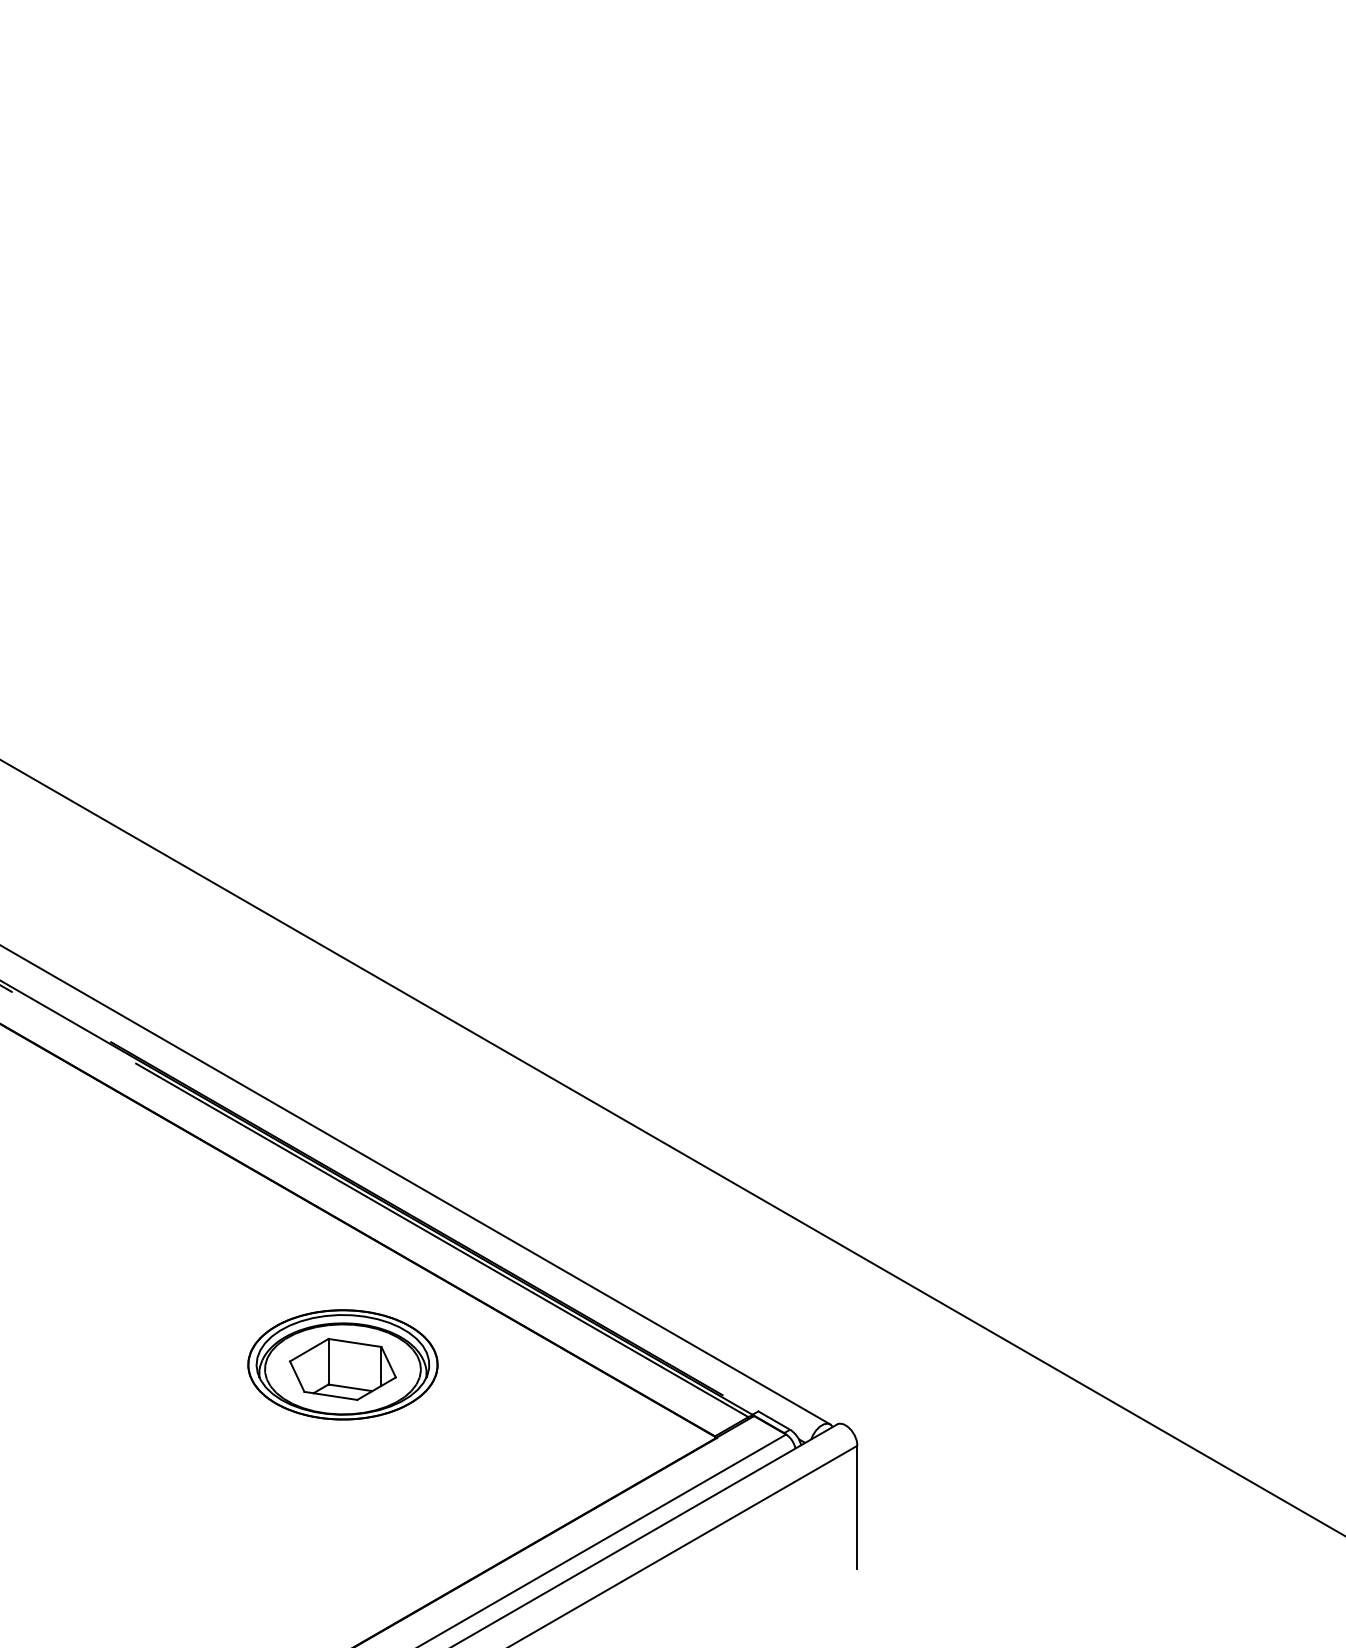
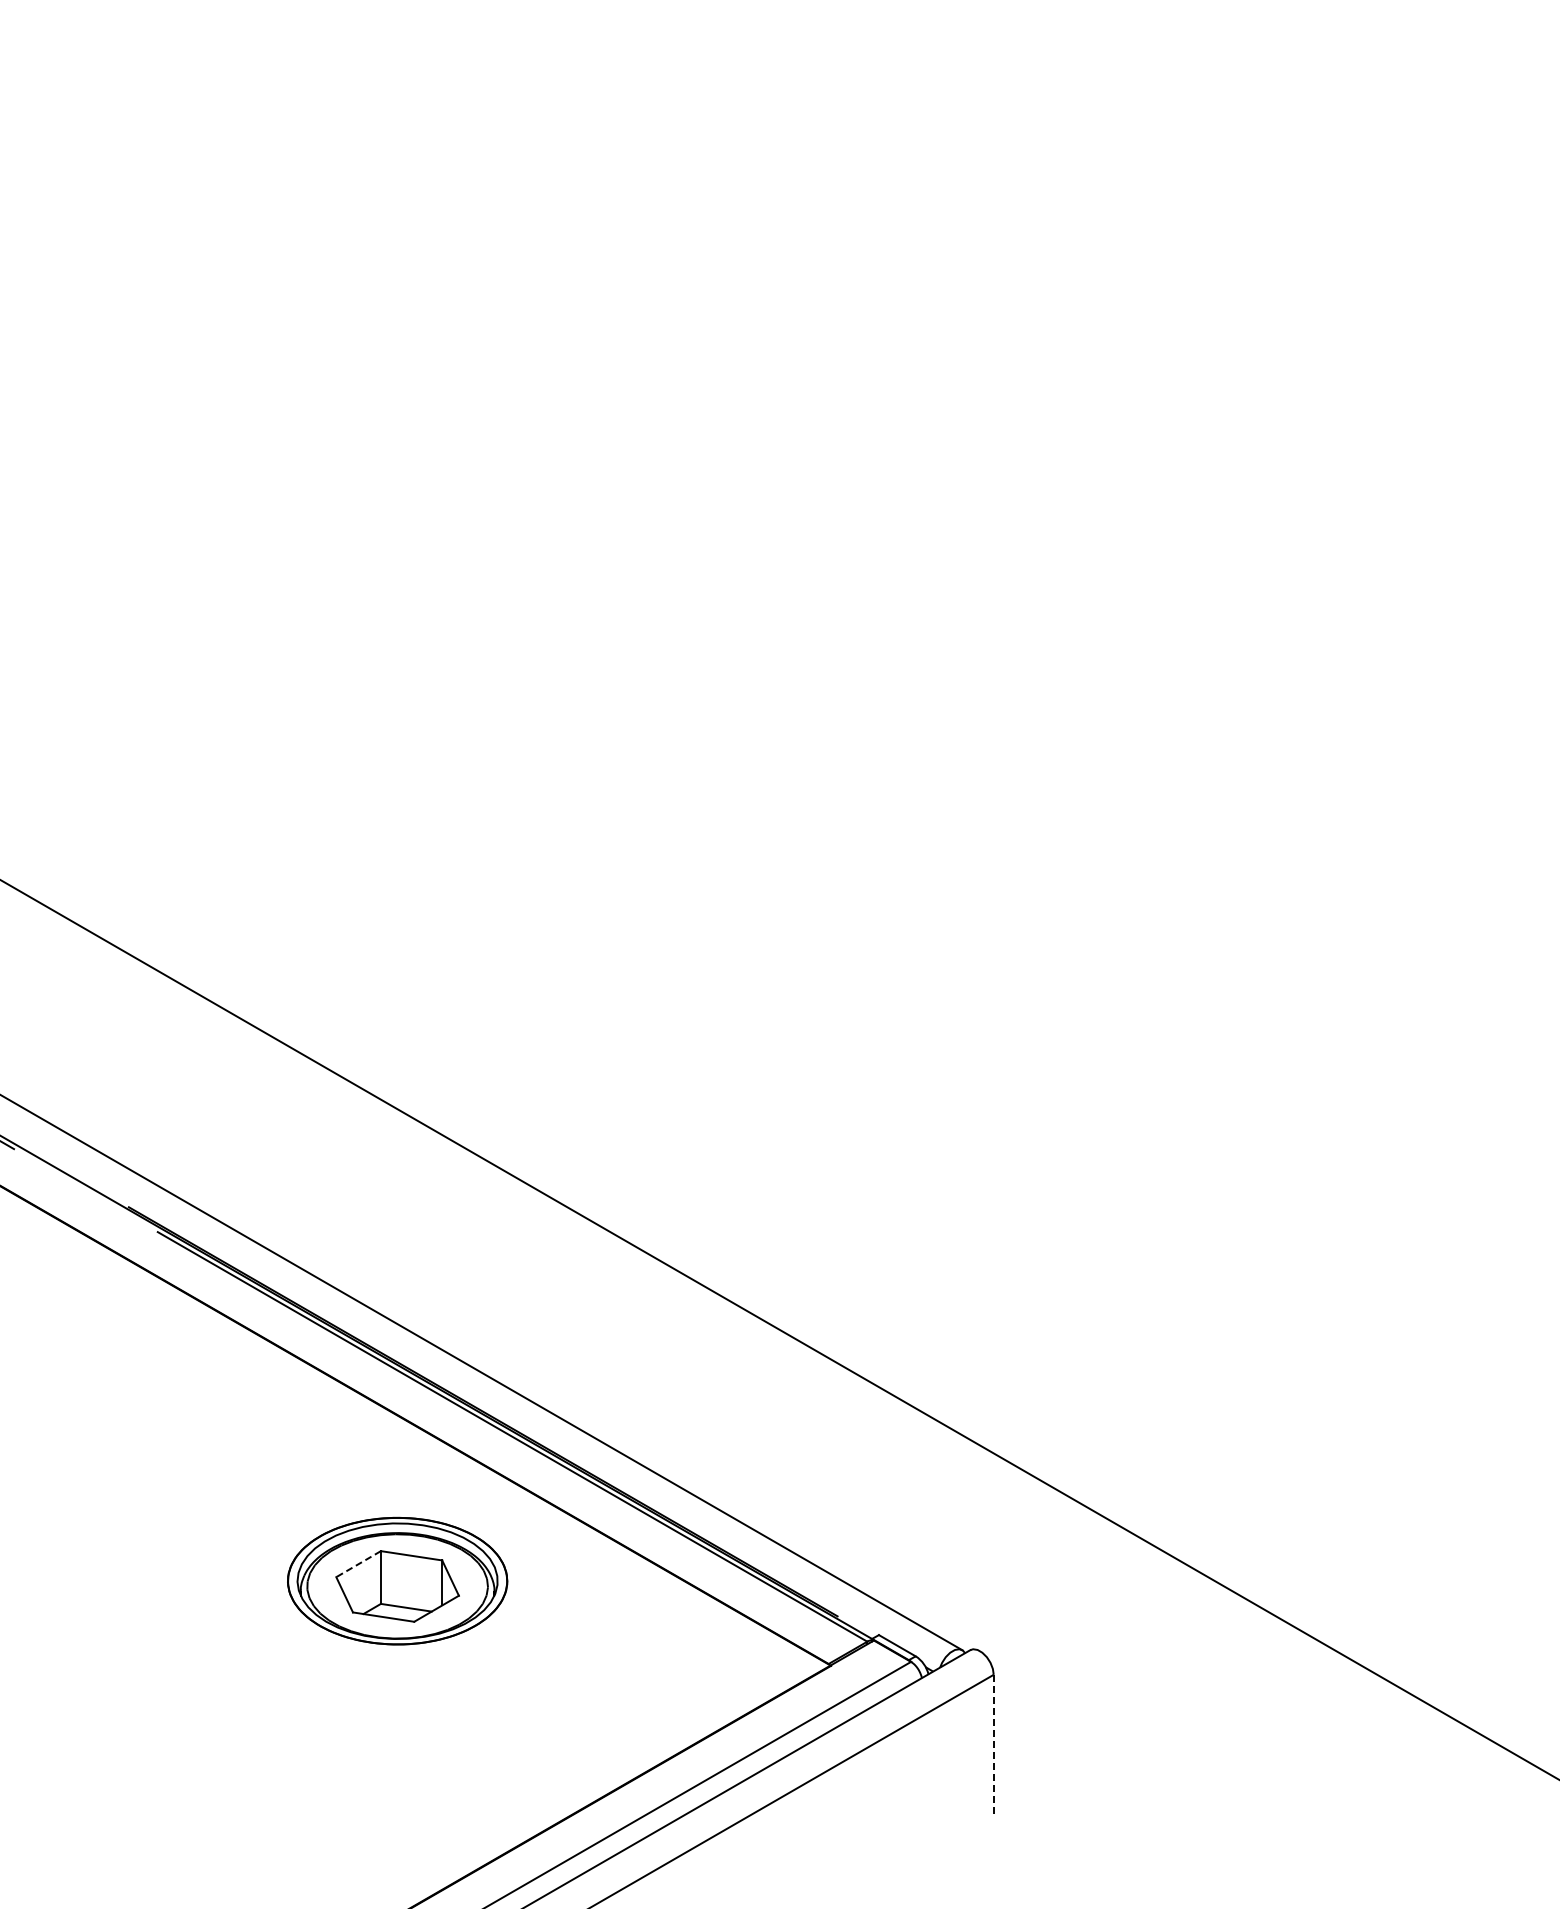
line: (309, 1350) -> (358, 1564), solid -> dashed
line: (857, 1507) -> (993, 1746), solid -> dashed

